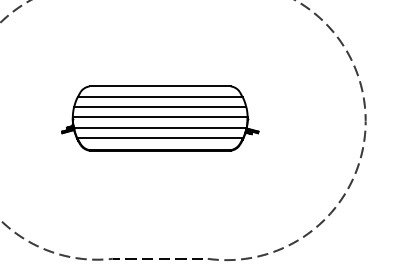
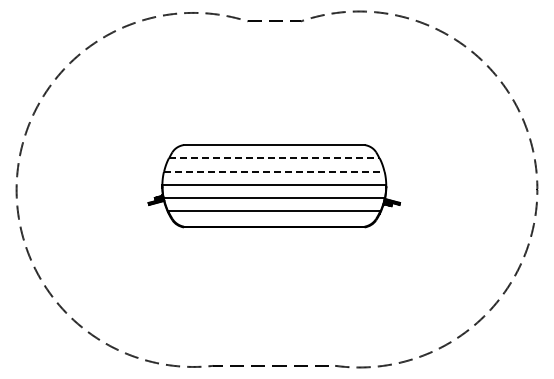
line: (160, 96) -> (274, 158), solid -> dashed
line: (160, 107) -> (274, 171), solid -> dashed

